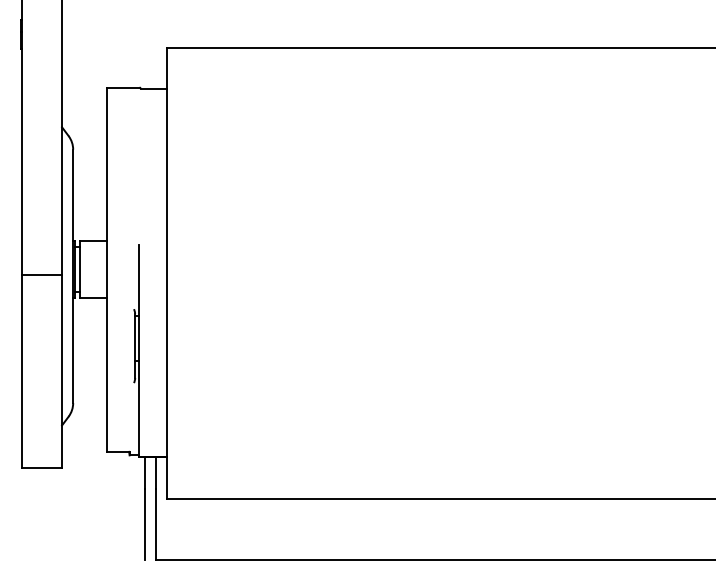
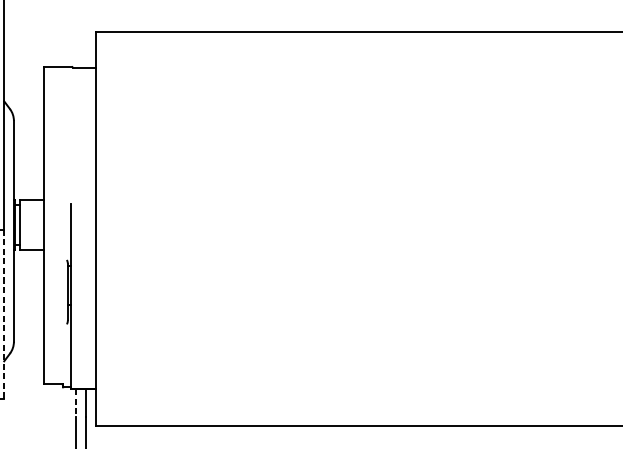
line: (62, 371) -> (4, 314), solid -> dashed
line: (144, 473) -> (76, 403), solid -> dashed

